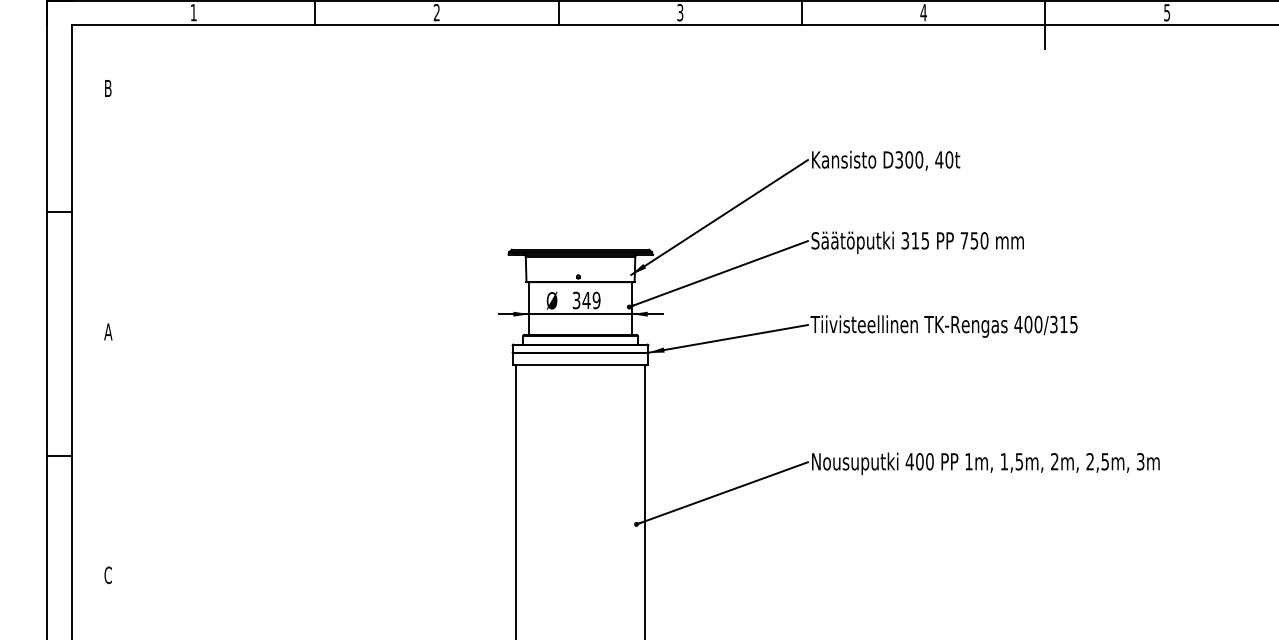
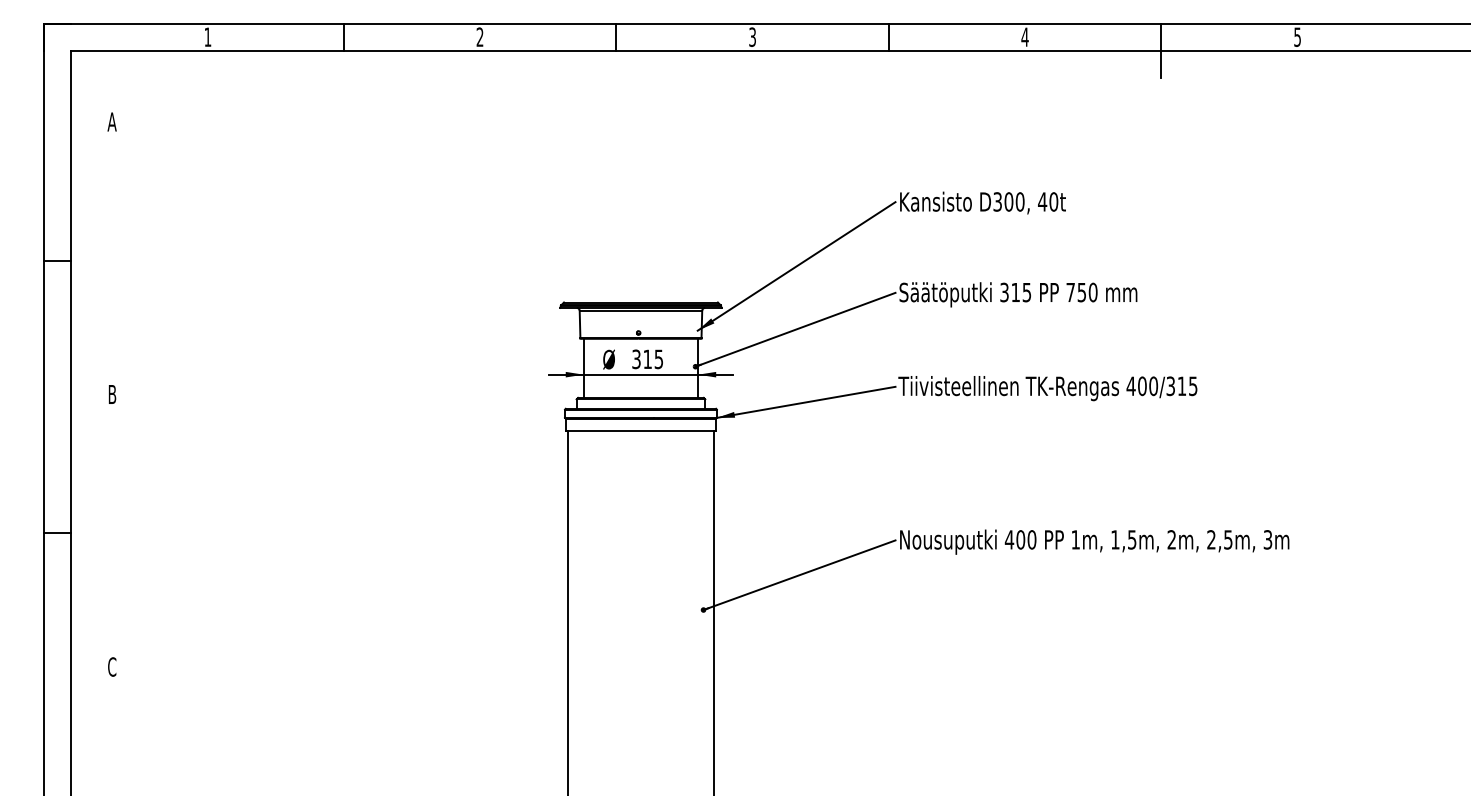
text: (107, 88) -> (111, 121), B -> A
text: (591, 299) -> (653, 358), 349 -> 315
text: (107, 331) -> (111, 394), A -> B

